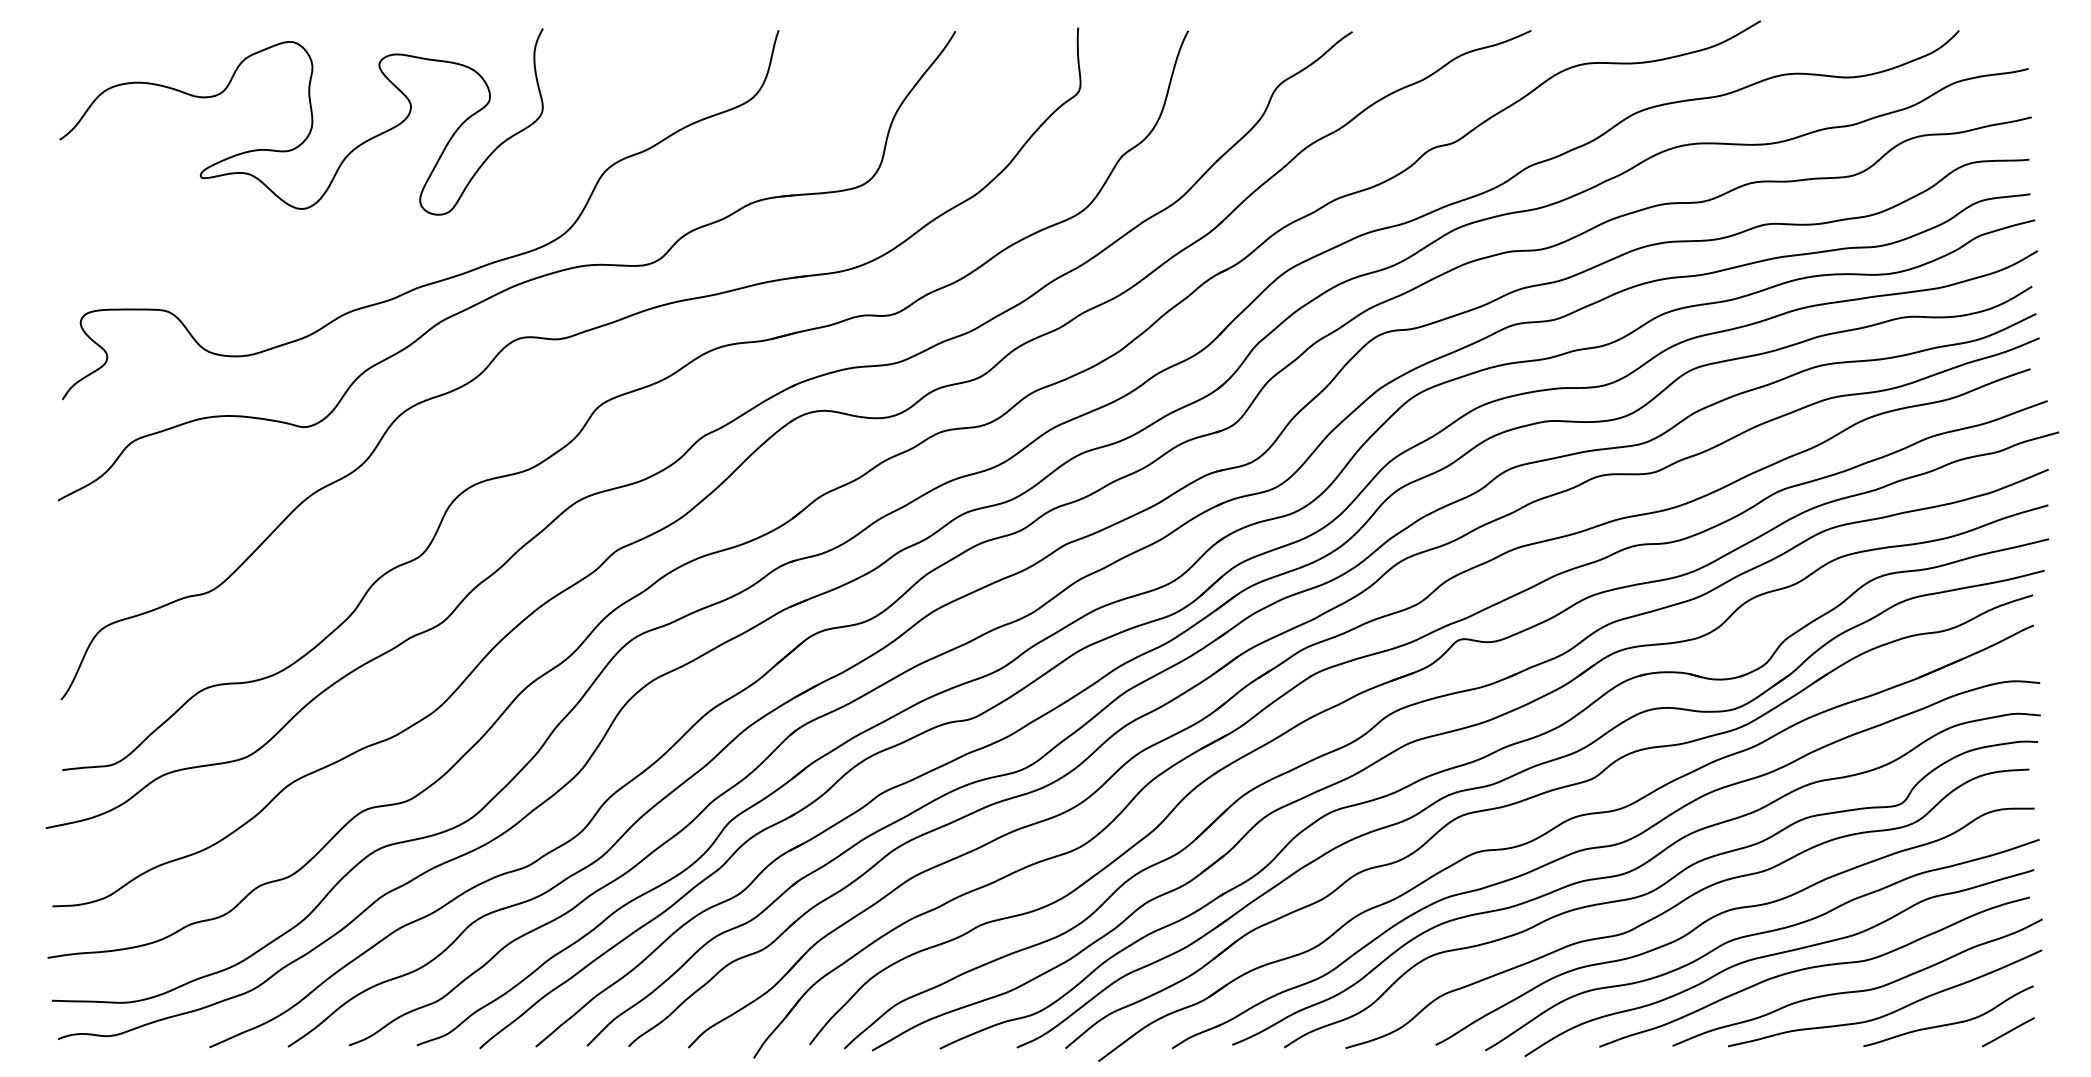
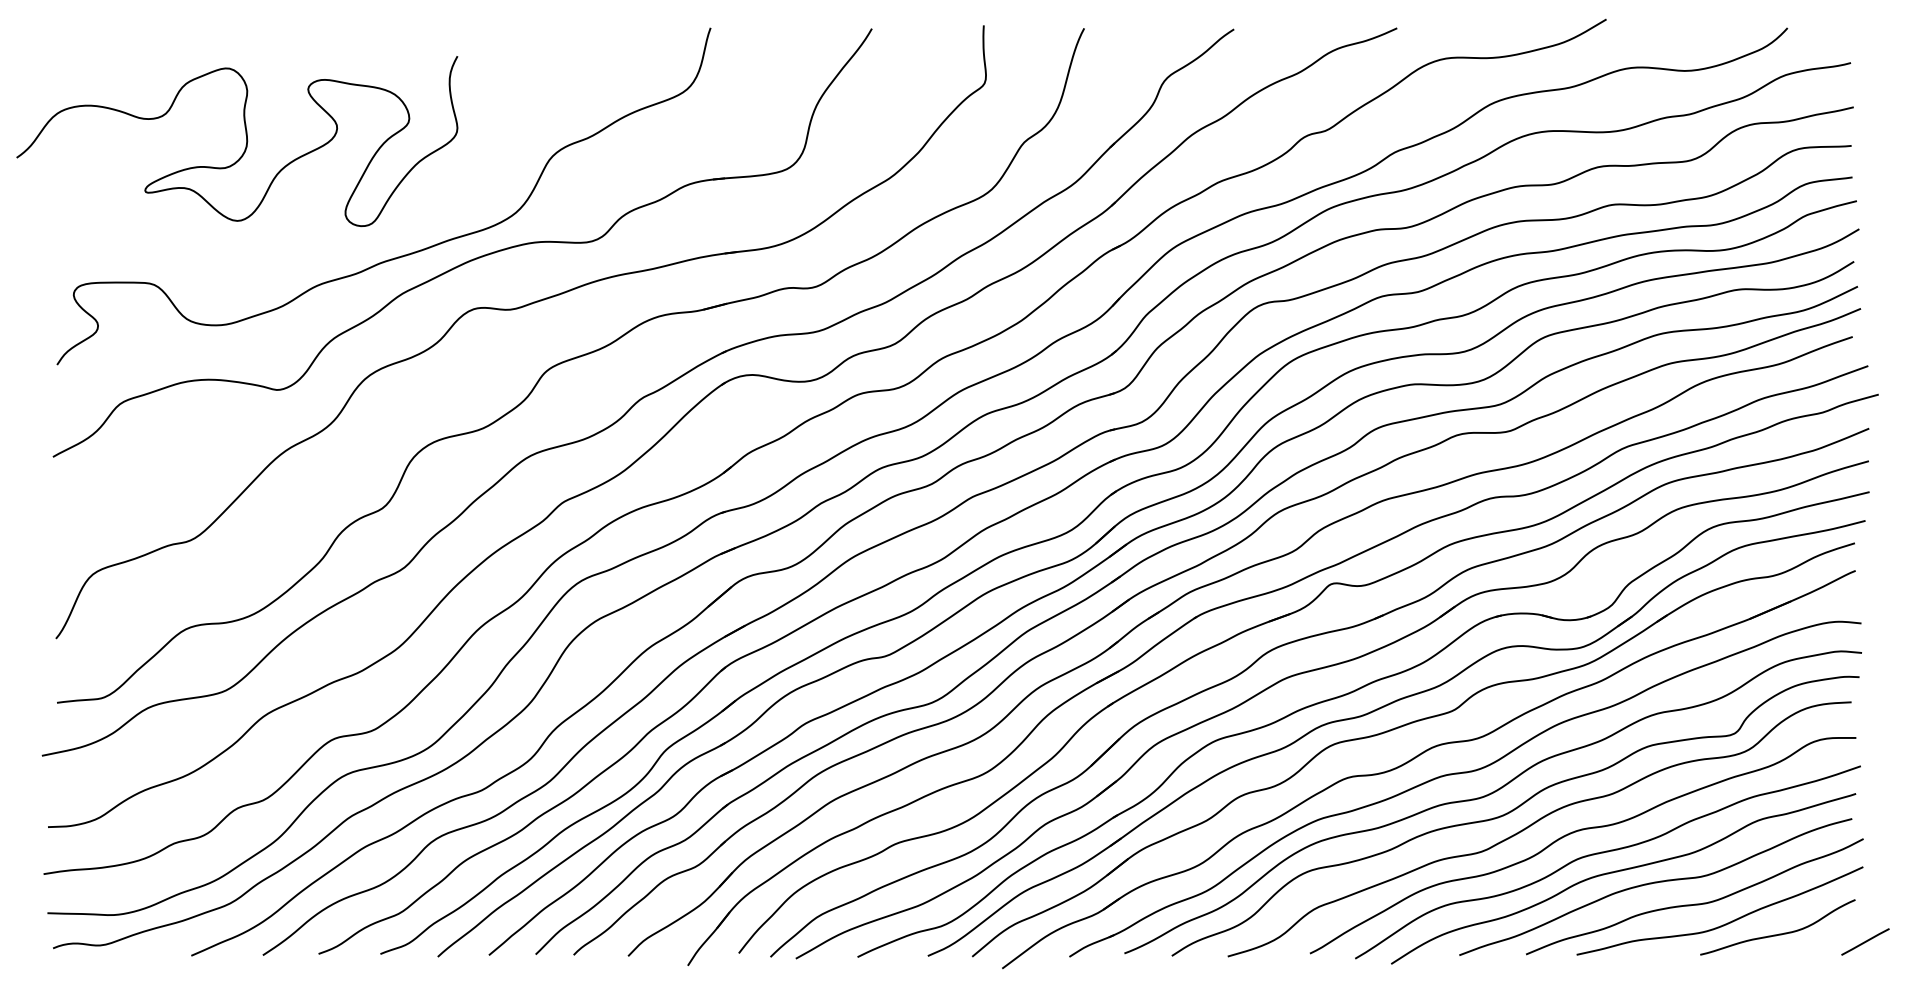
curve: (310, 126) -> (245, 145), moved
line: (2008, 1031) -> (1865, 941), moved

